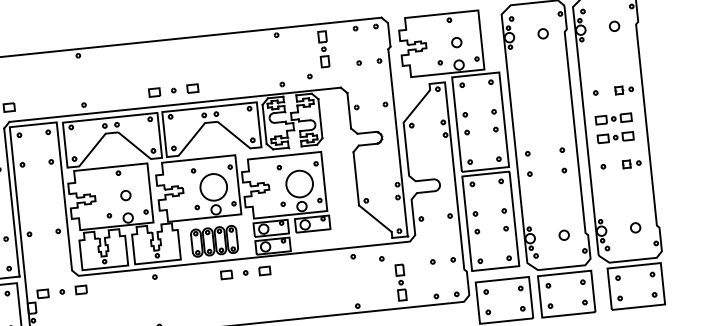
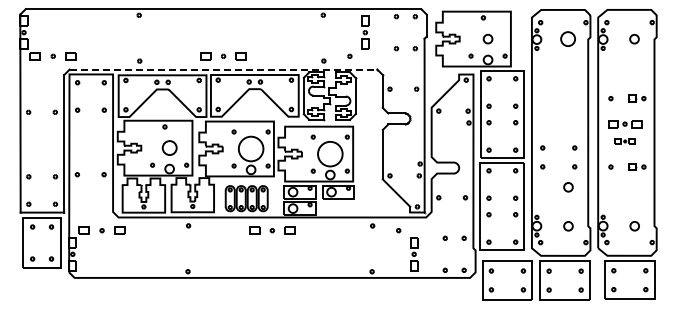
circle: (543, 34) -> (568, 39), size x1.6
line: (175, 104) -> (223, 69), solid -> dashed
part: (616, 137) -> (625, 141), size x0.6
circle: (559, 193) -> (568, 187), added
circle: (125, 195) -> (169, 148), size x1.6

